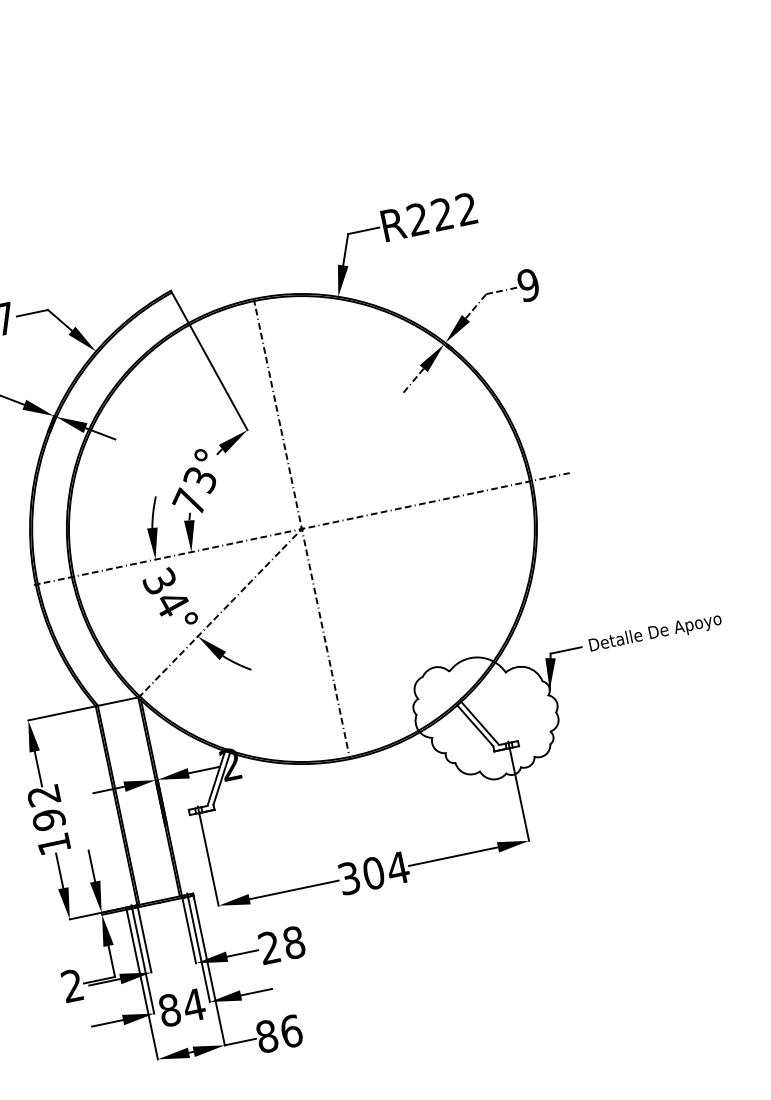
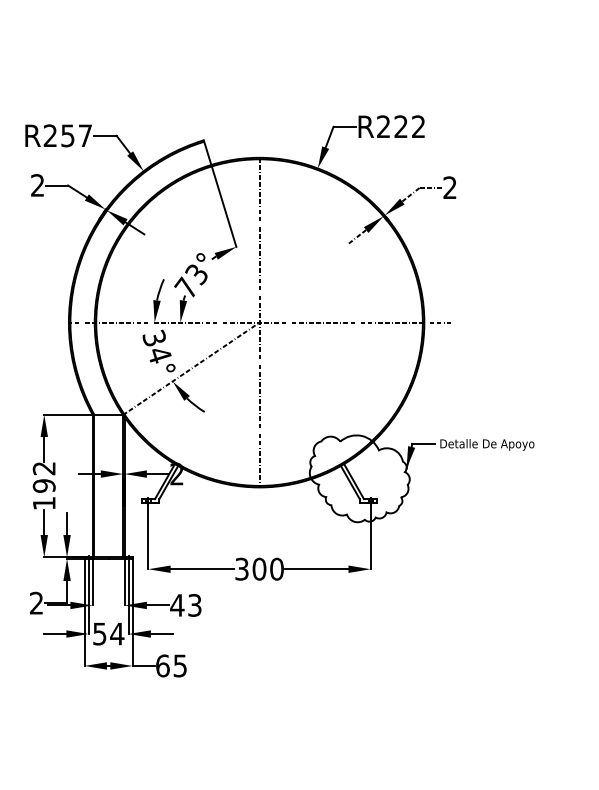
text: (527, 285) -> (449, 187), 9 -> 2
text: (397, 867) -> (276, 568), 304 -> 300
text: (281, 945) -> (185, 605), 28 -> 43
text: (169, 1009) -> (99, 633), 84 -> 54
text: (278, 1033) -> (171, 665), 86 -> 65

